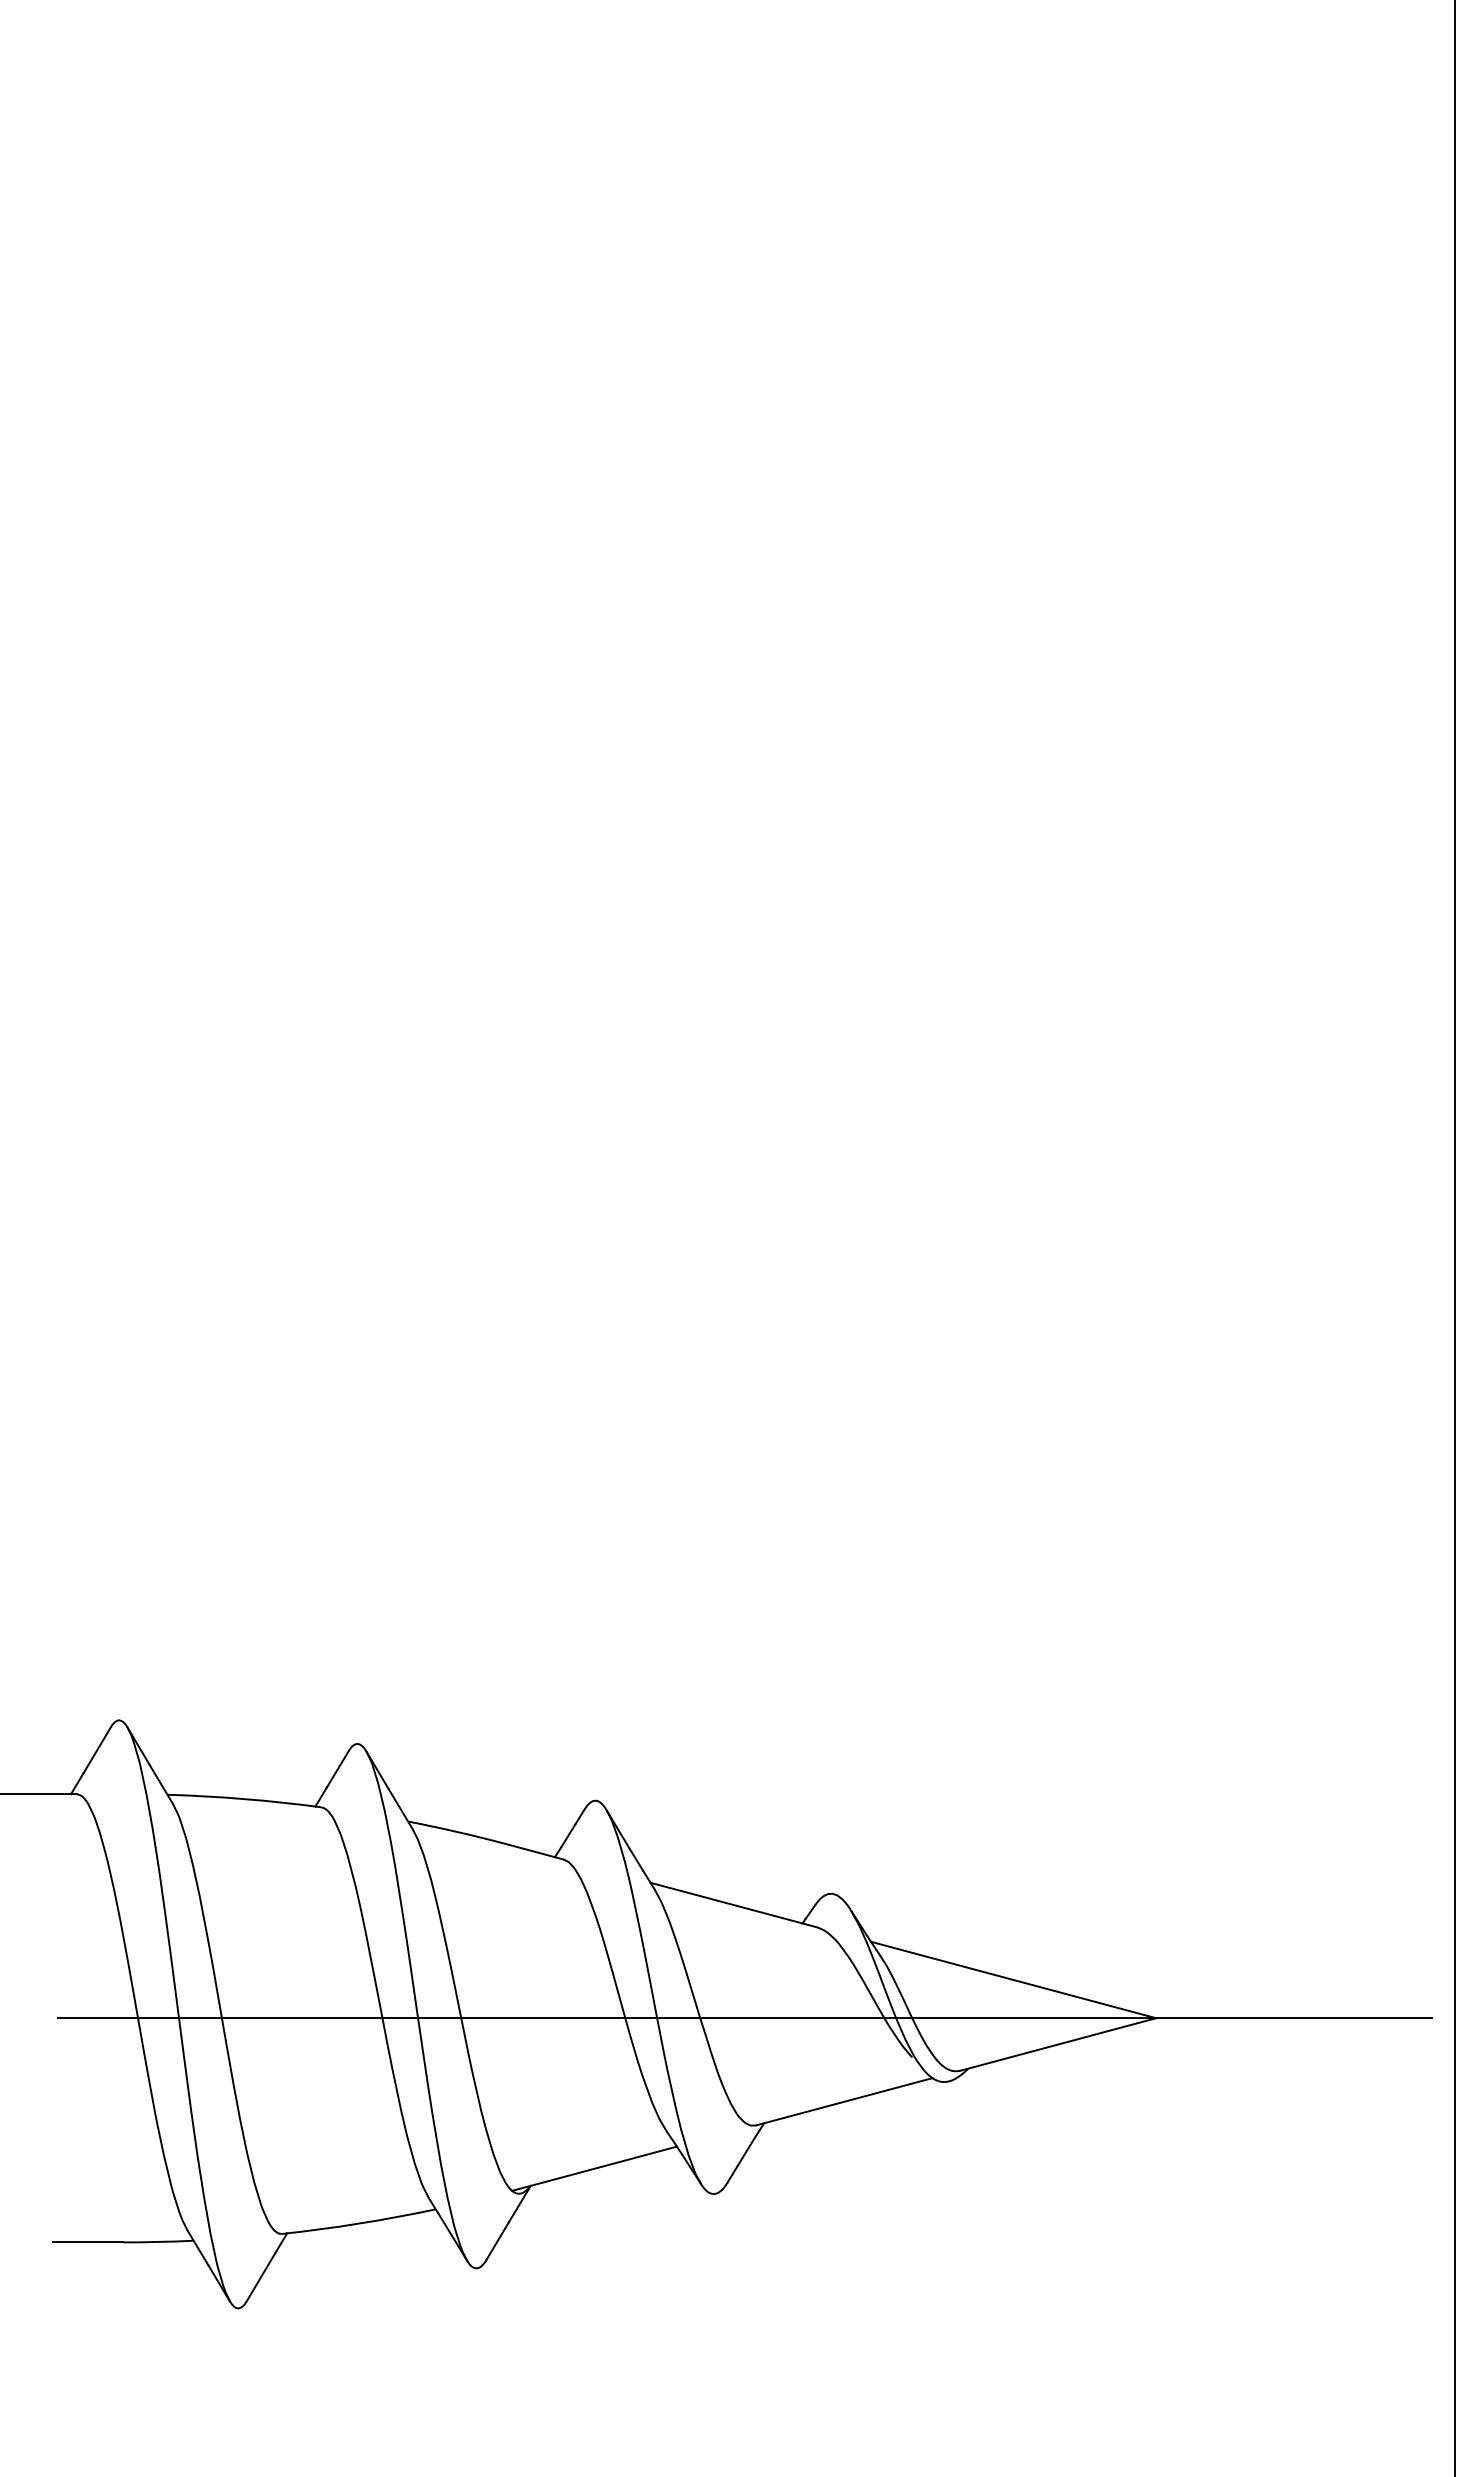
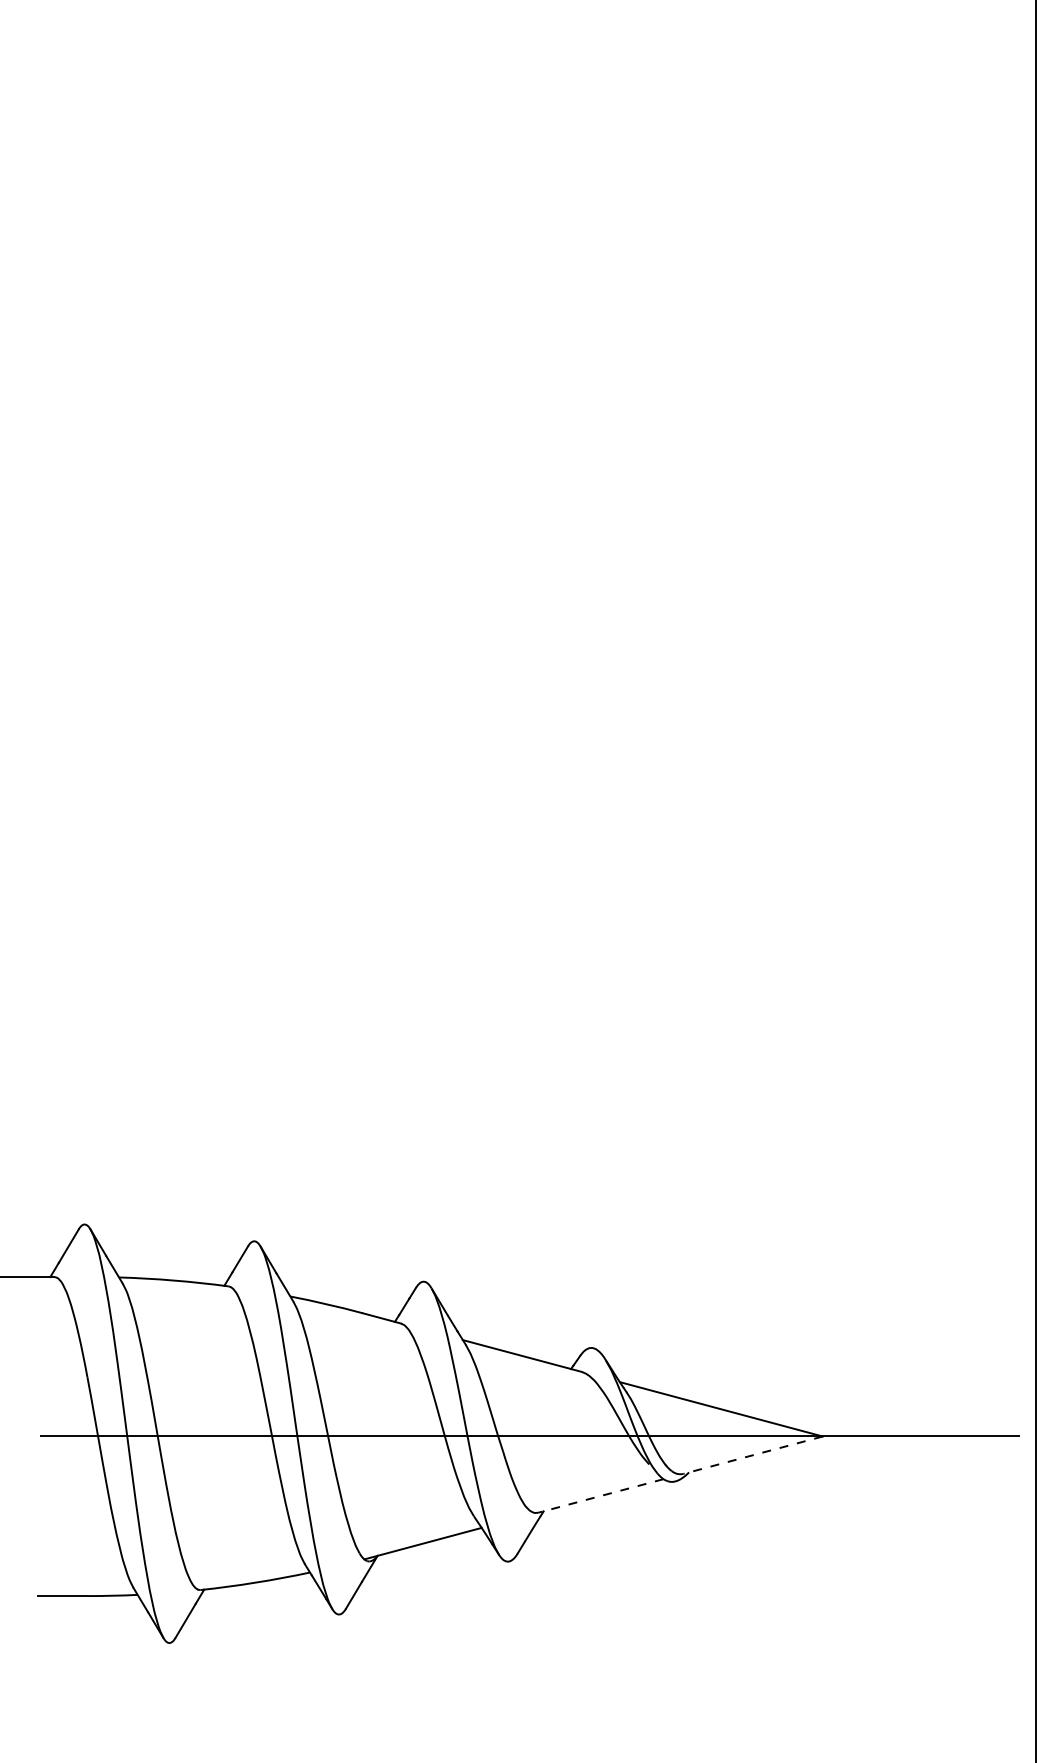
line: (1057, 2044) -> (752, 1455), solid -> dashed
line: (843, 2101) -> (600, 1495), solid -> dashed

